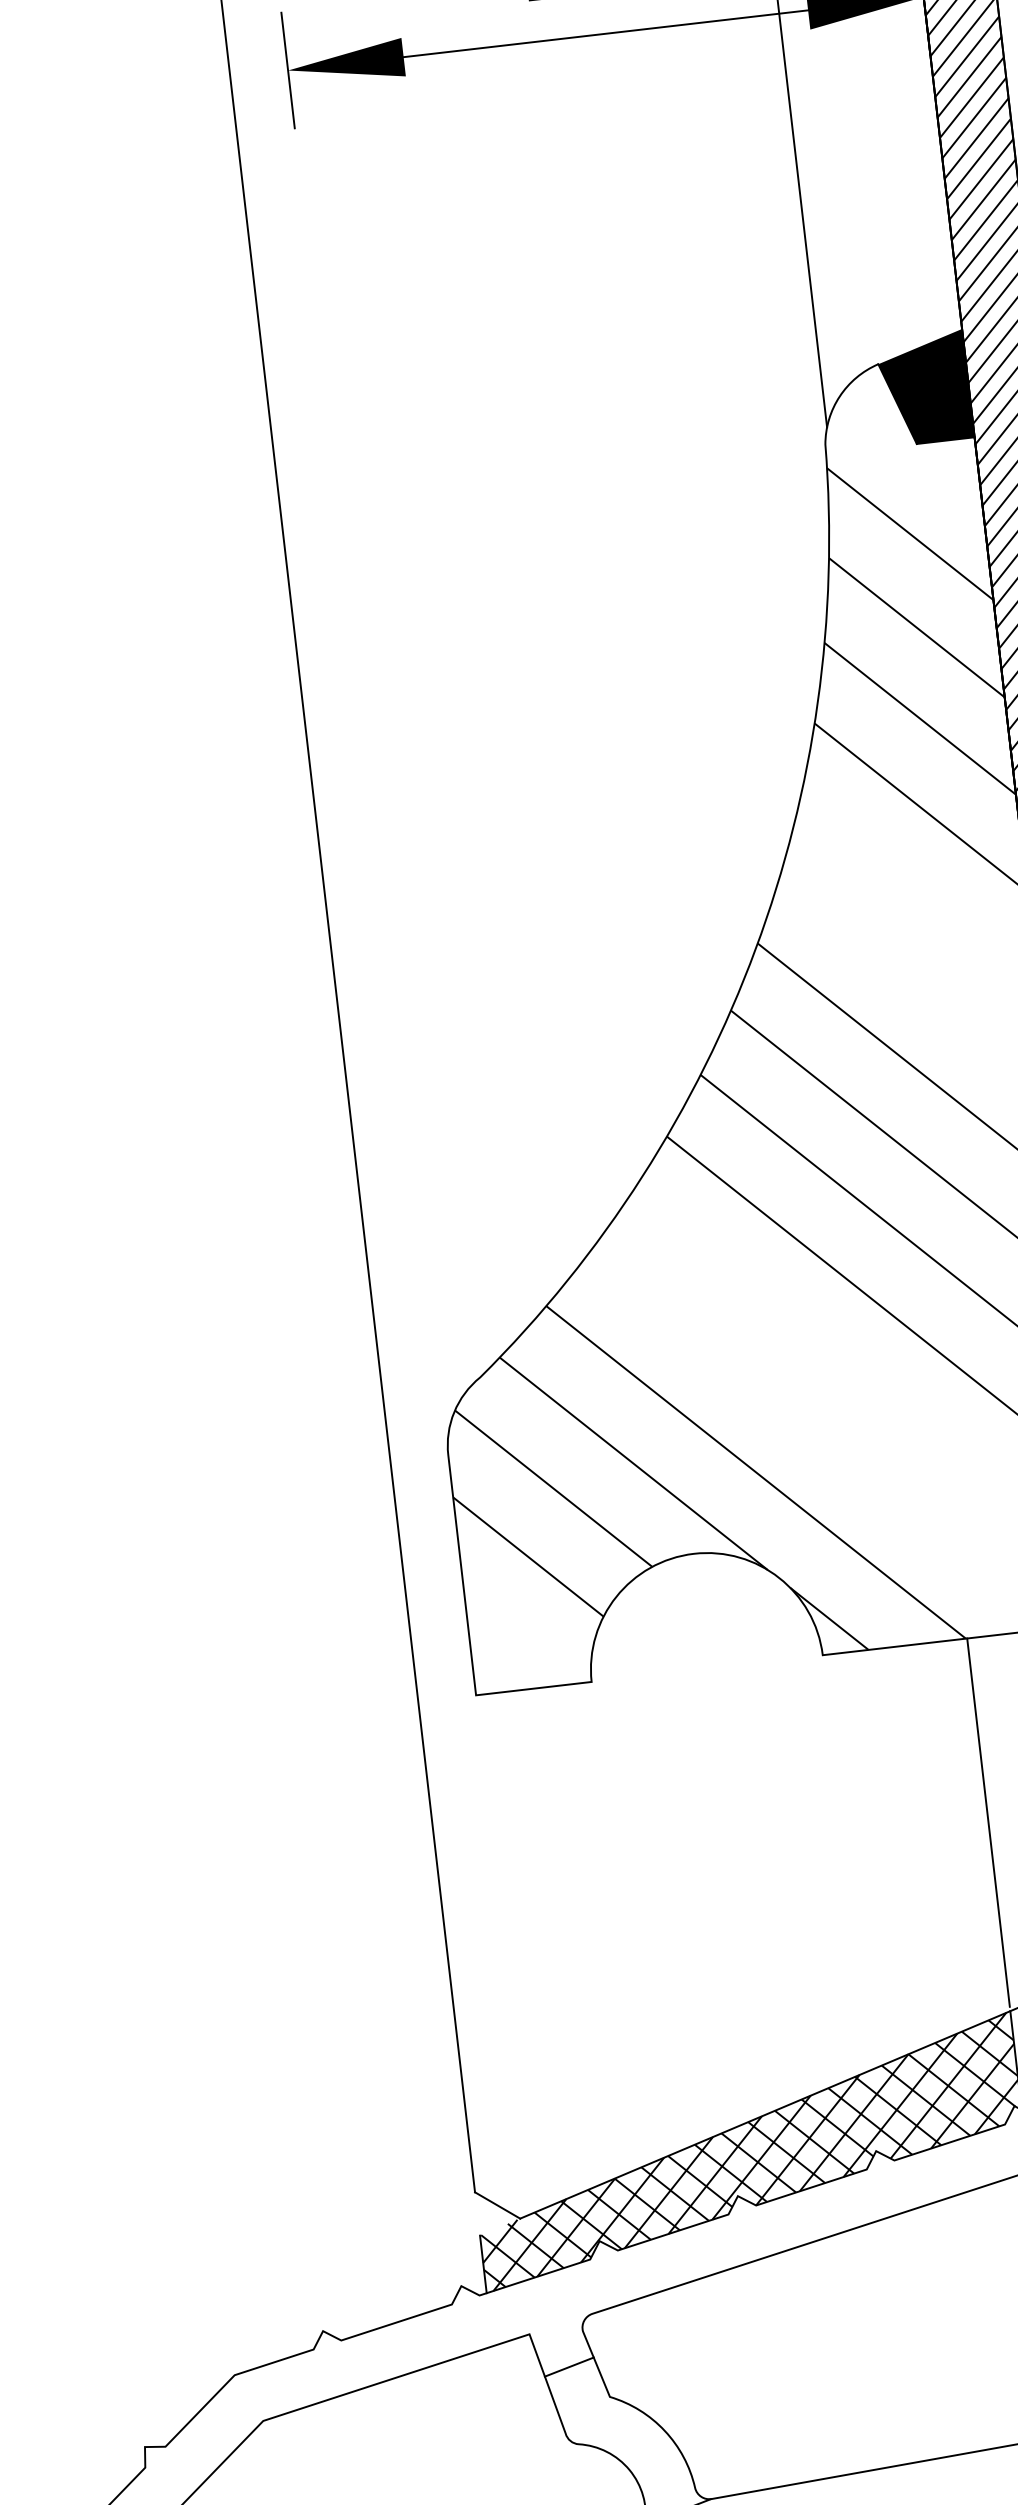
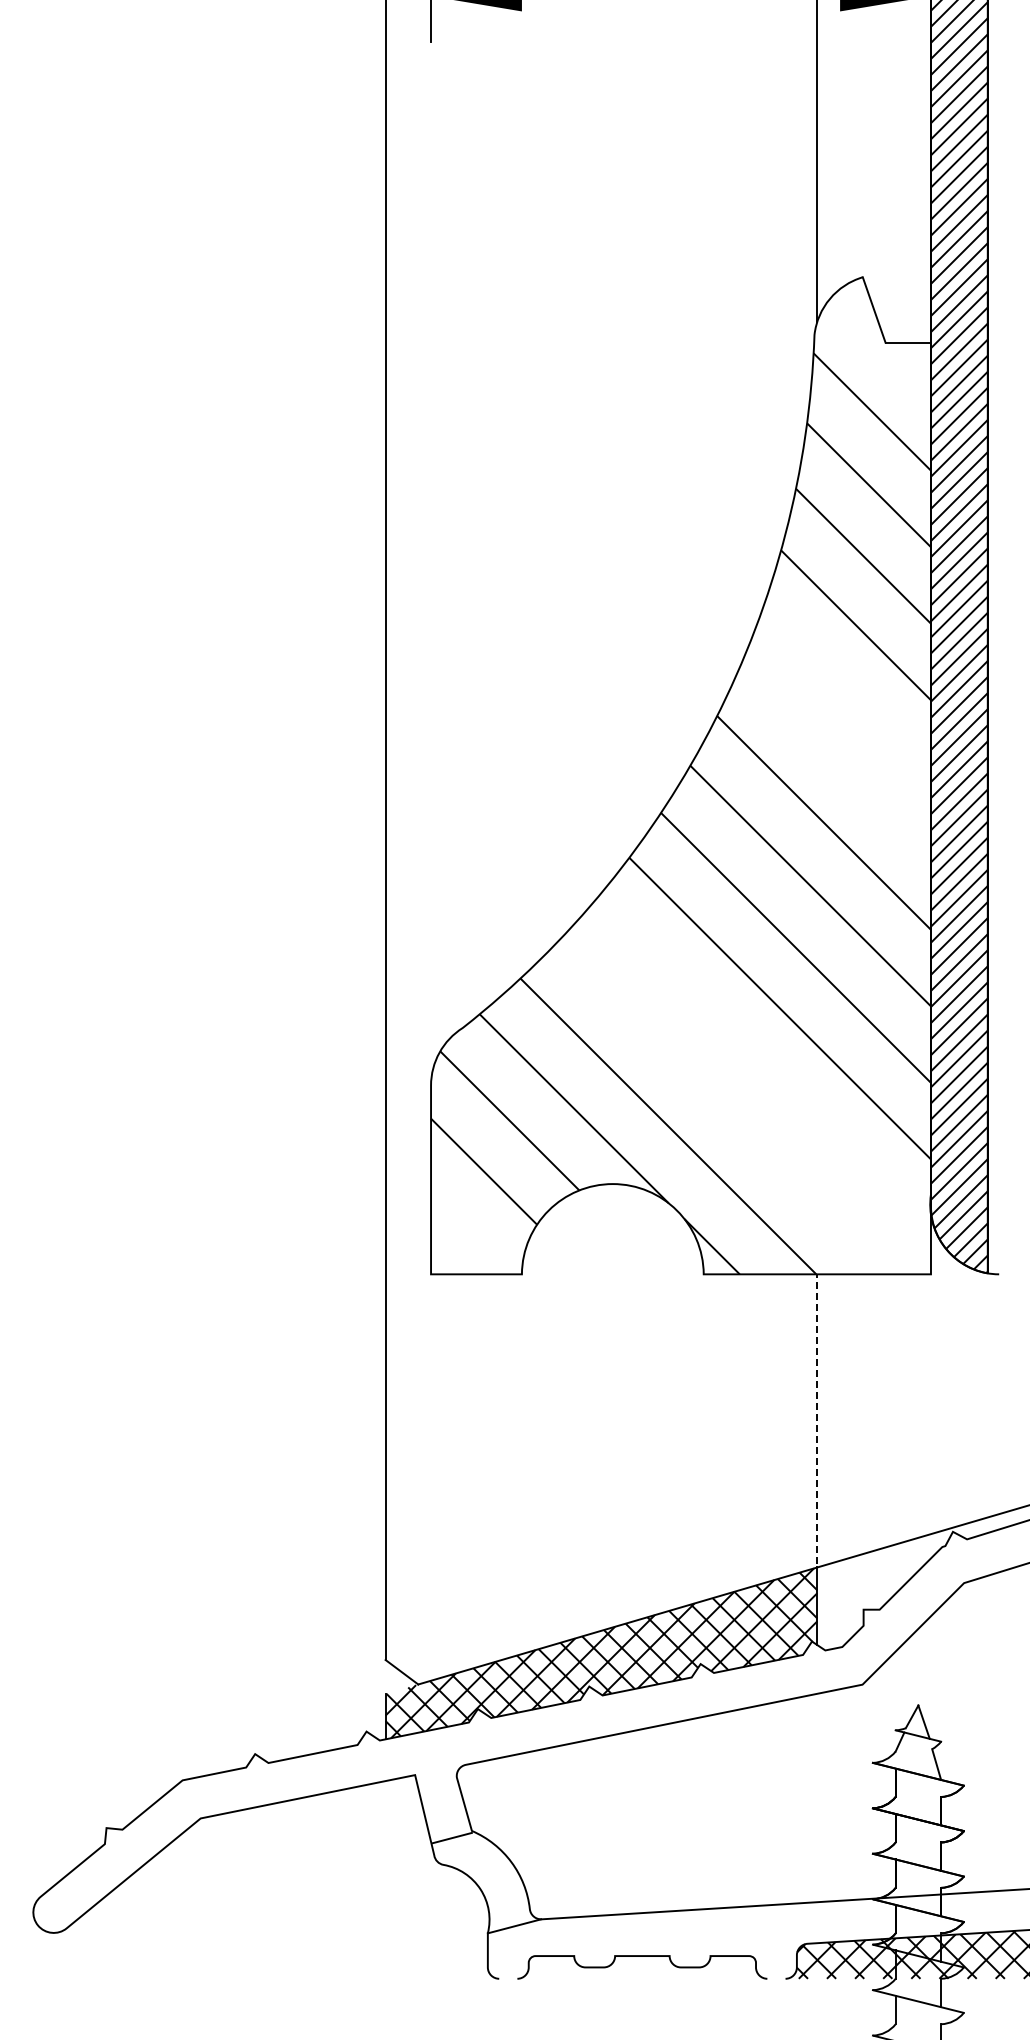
fill: (924, 387) -> (896, 299), removed
line: (988, 1823) -> (817, 1419), solid -> dashed
line: (568, 2366) -> (451, 1837), moved

